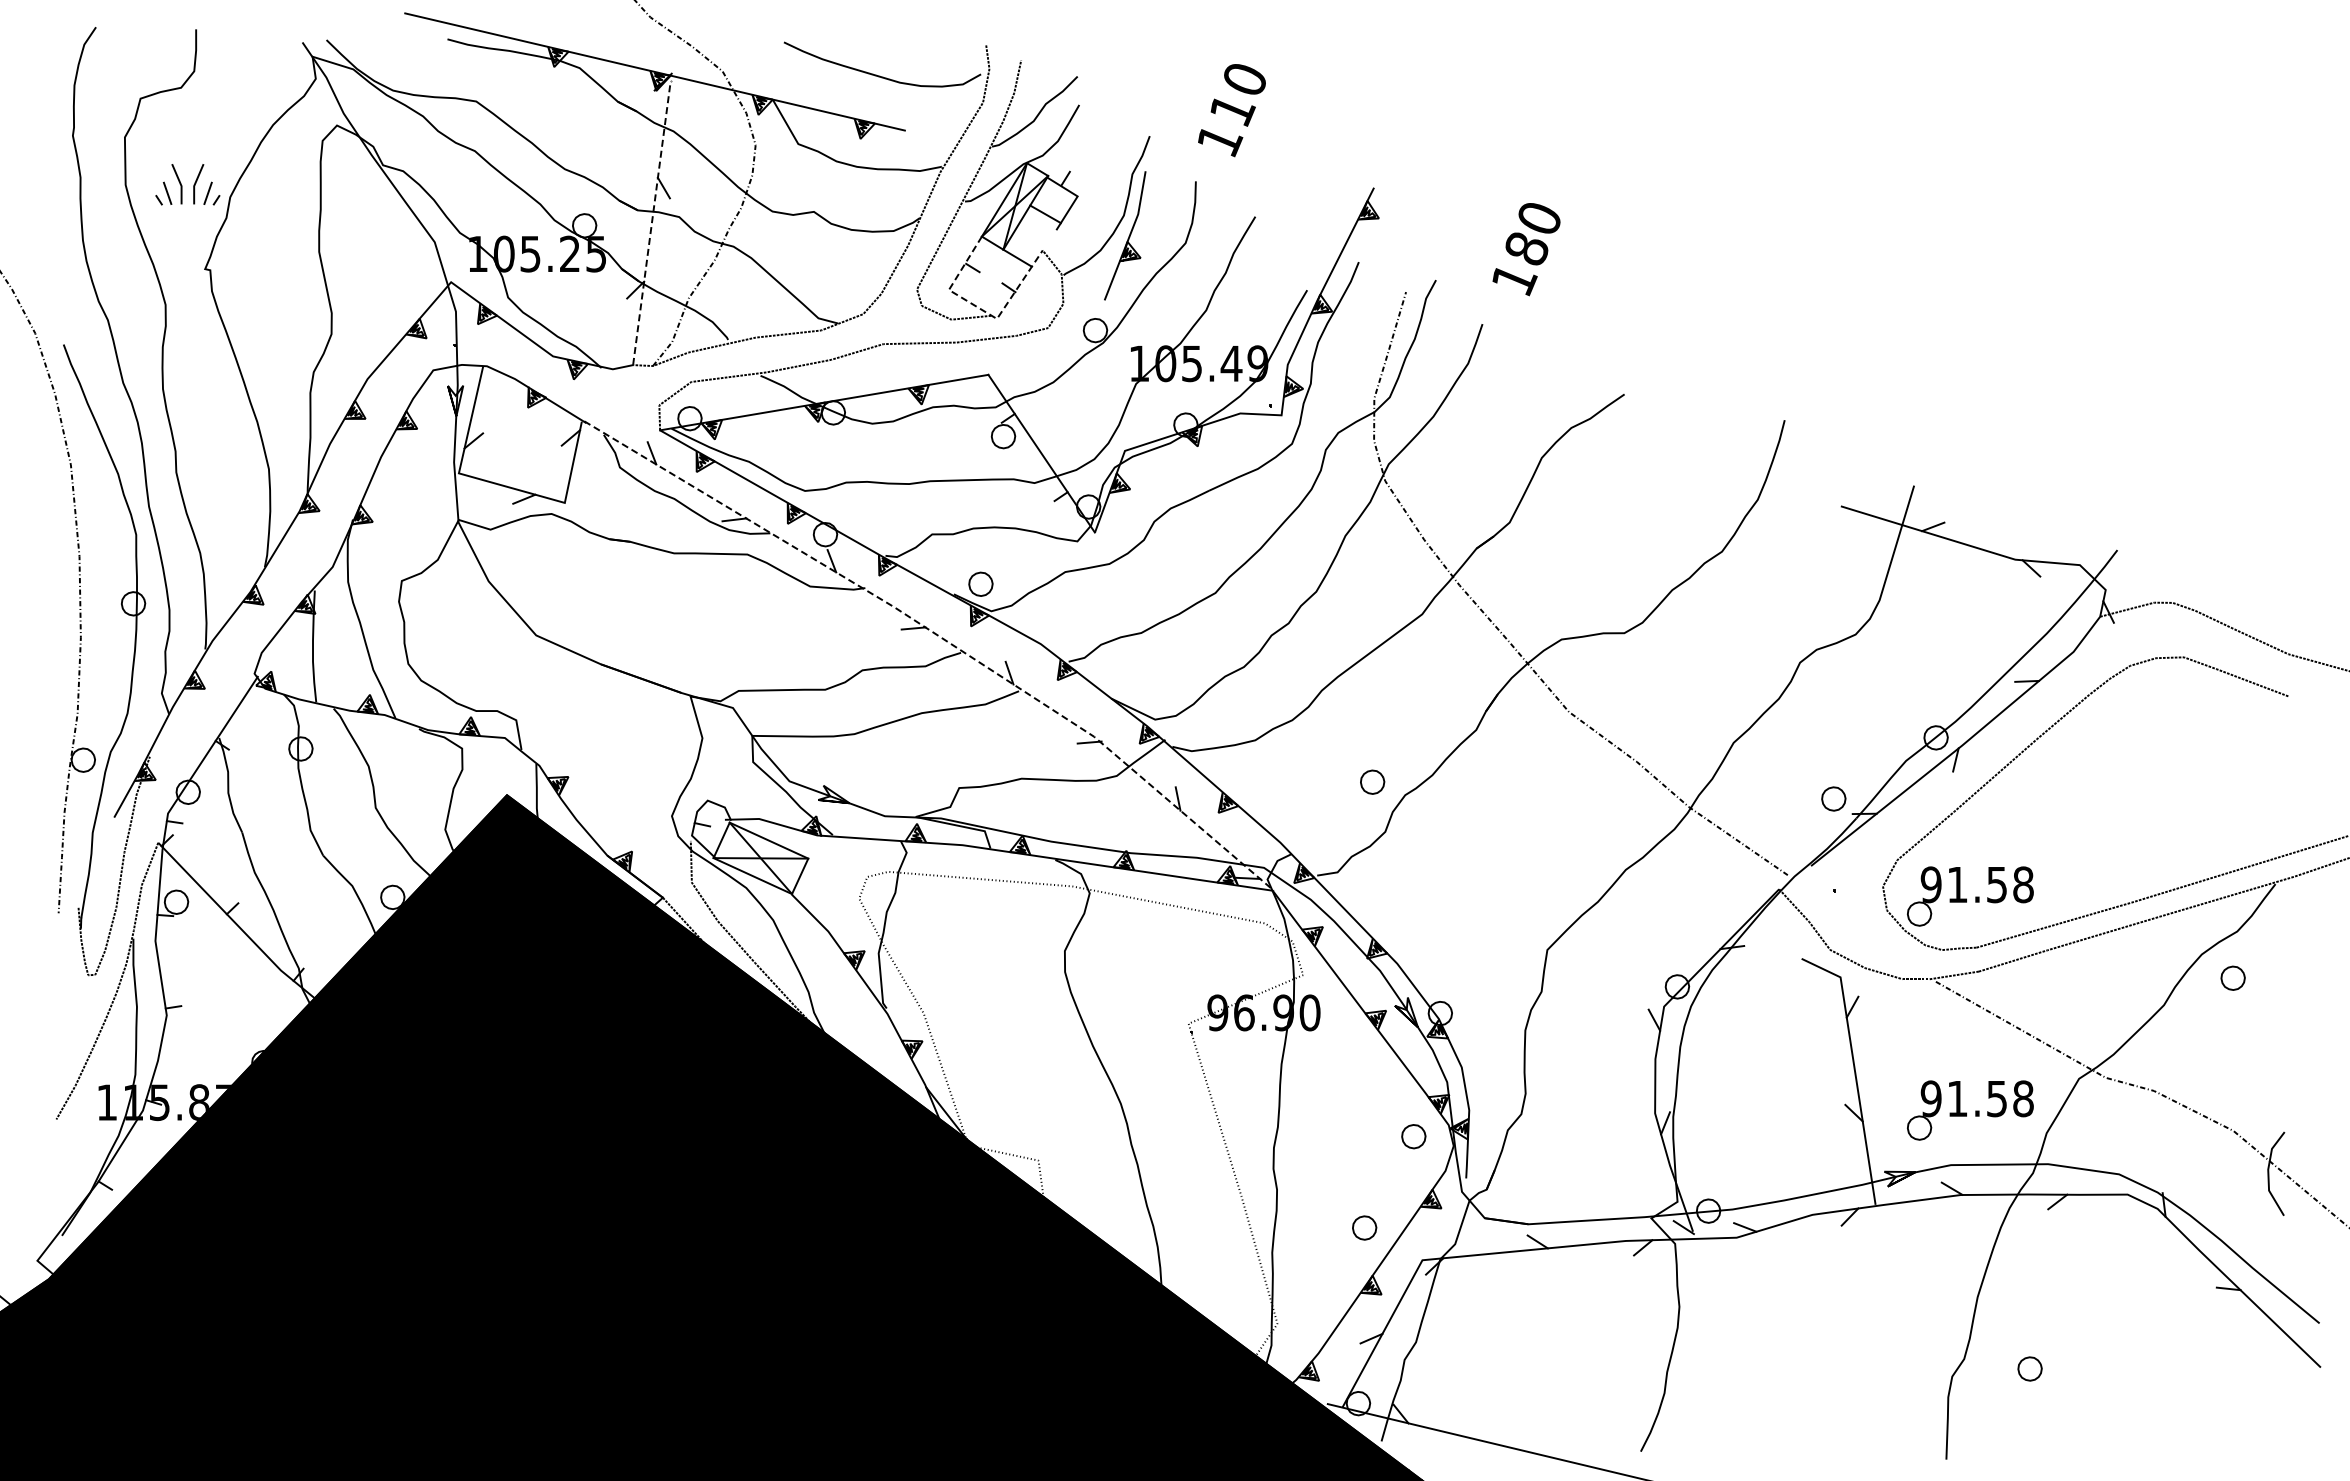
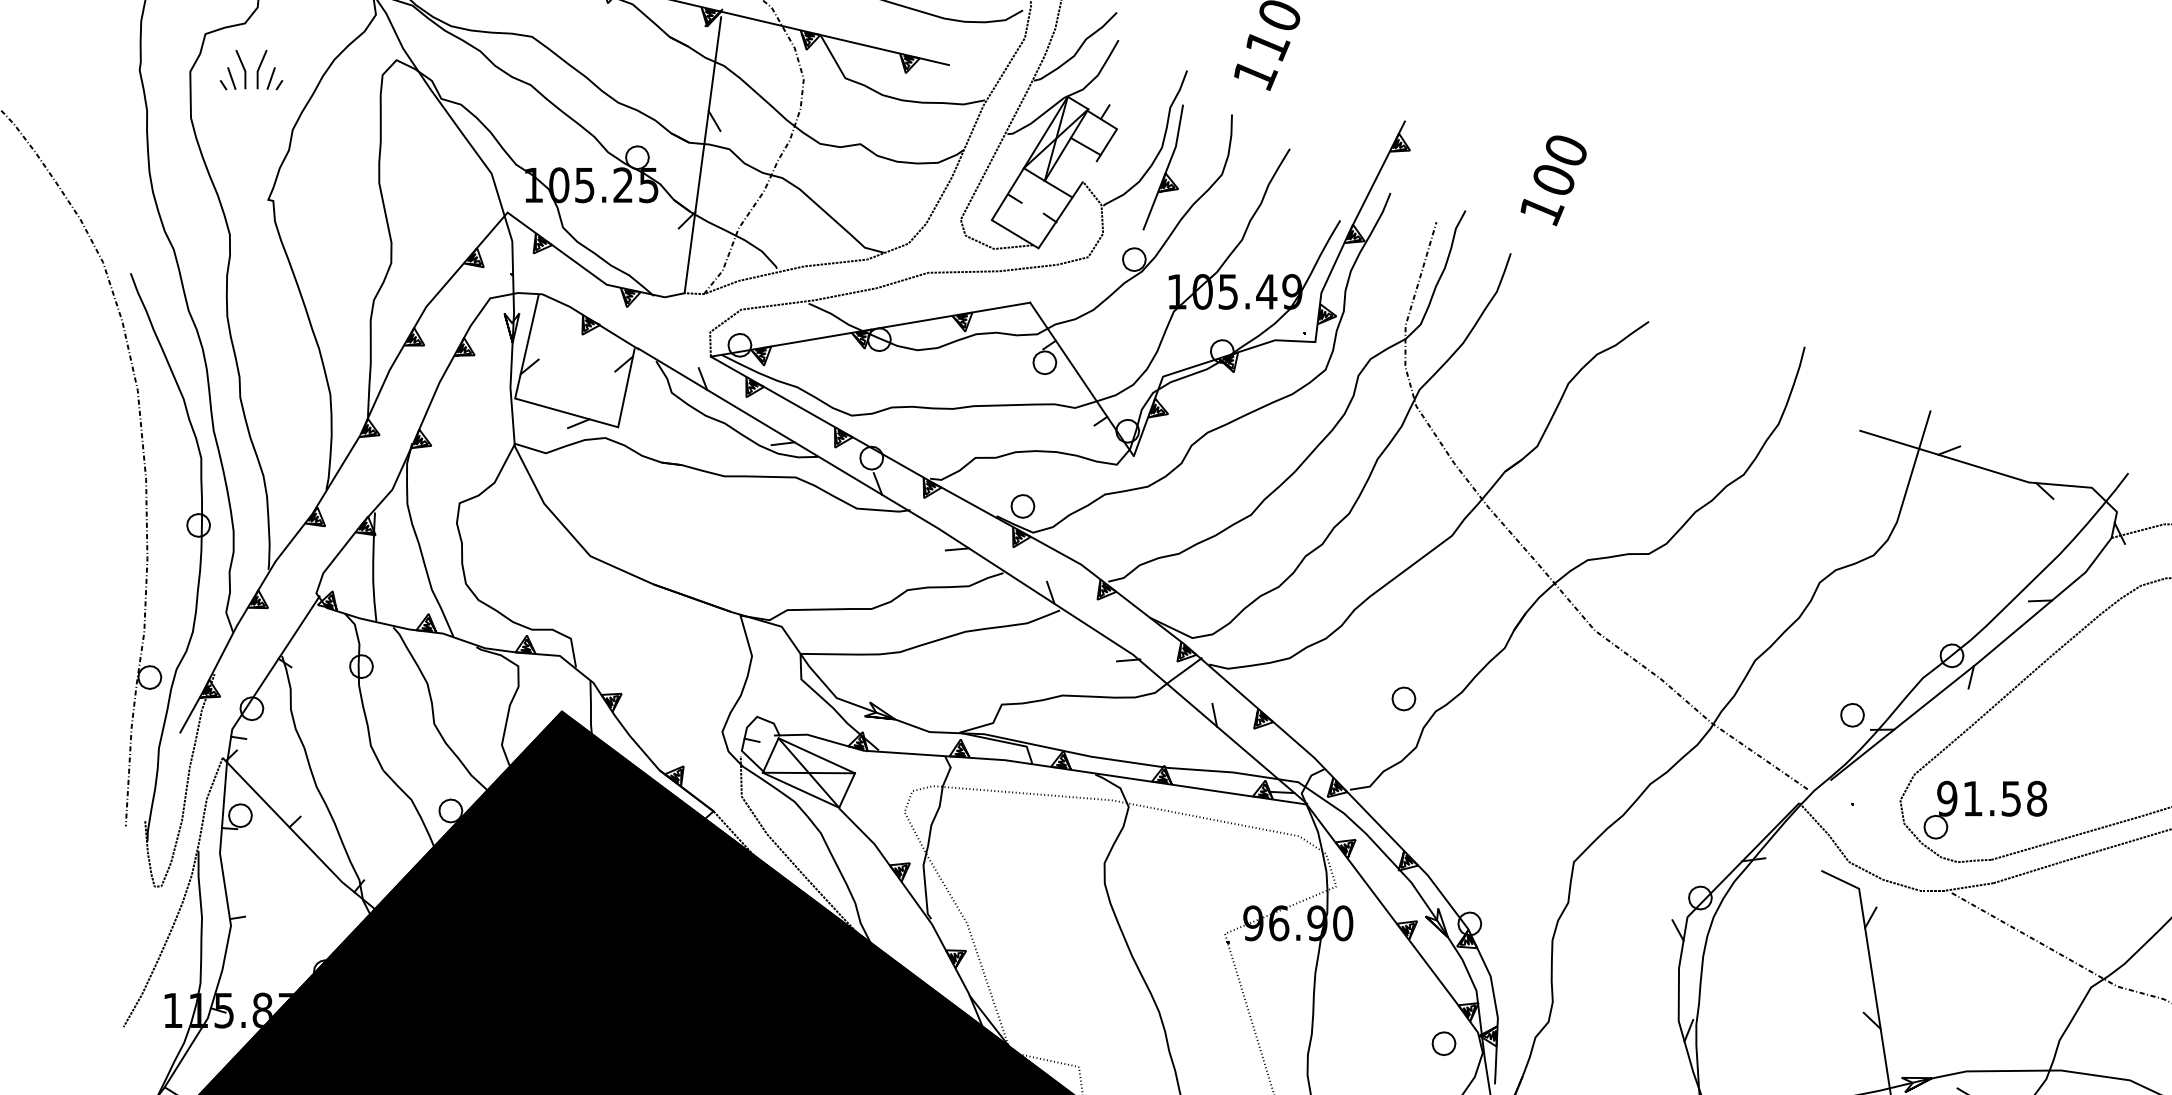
part: (187, 184) -> (251, 69), moved
line: (651, 222) -> (702, 154), dashed -> solid
text: (1526, 248) -> (1553, 179), 180 -> 100
line: (981, 309) -> (1023, 239), dashed -> solid
line: (941, 638) -> (984, 559), dashed -> solid
part: (1970, 1110) -> (1985, 1018), removed

